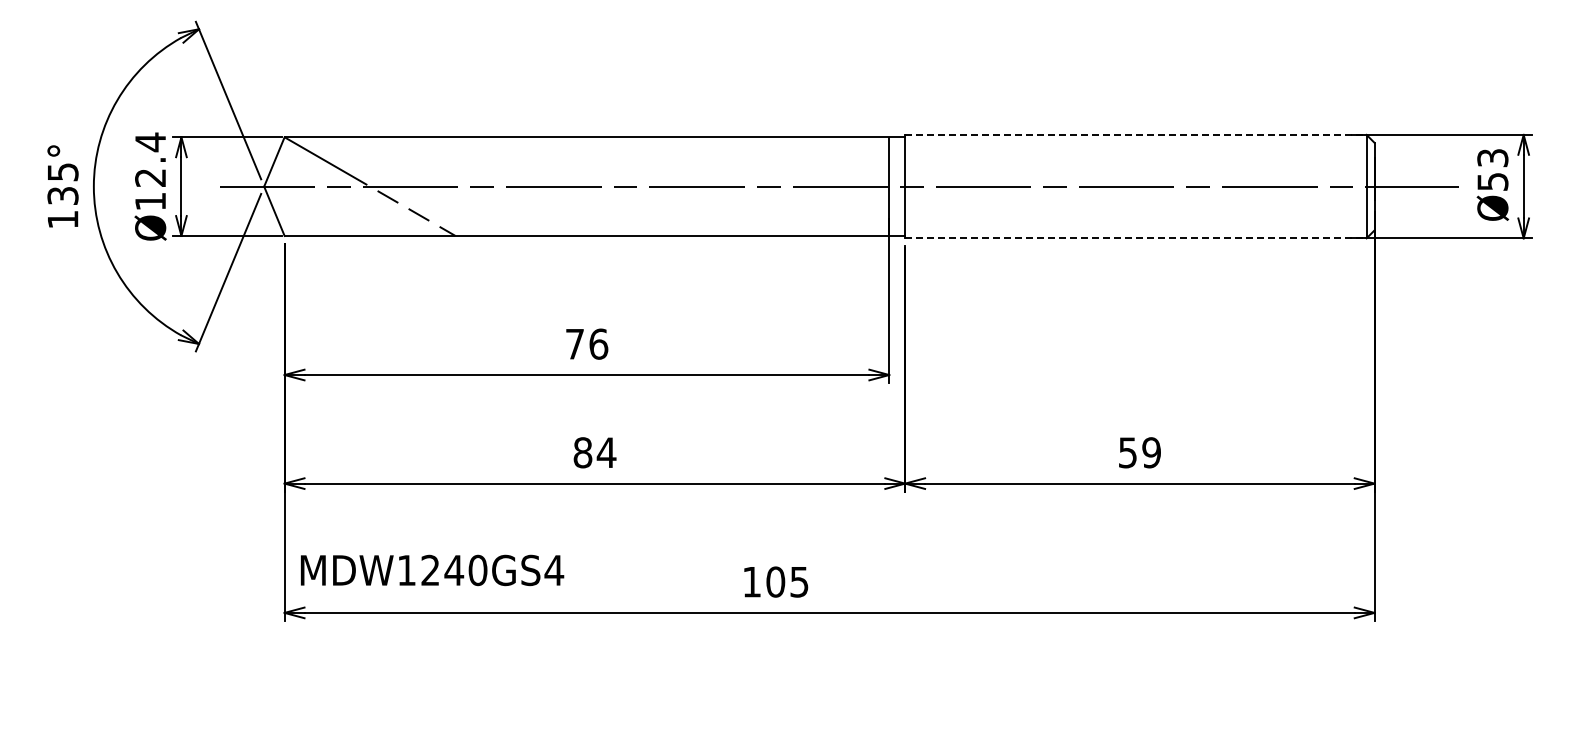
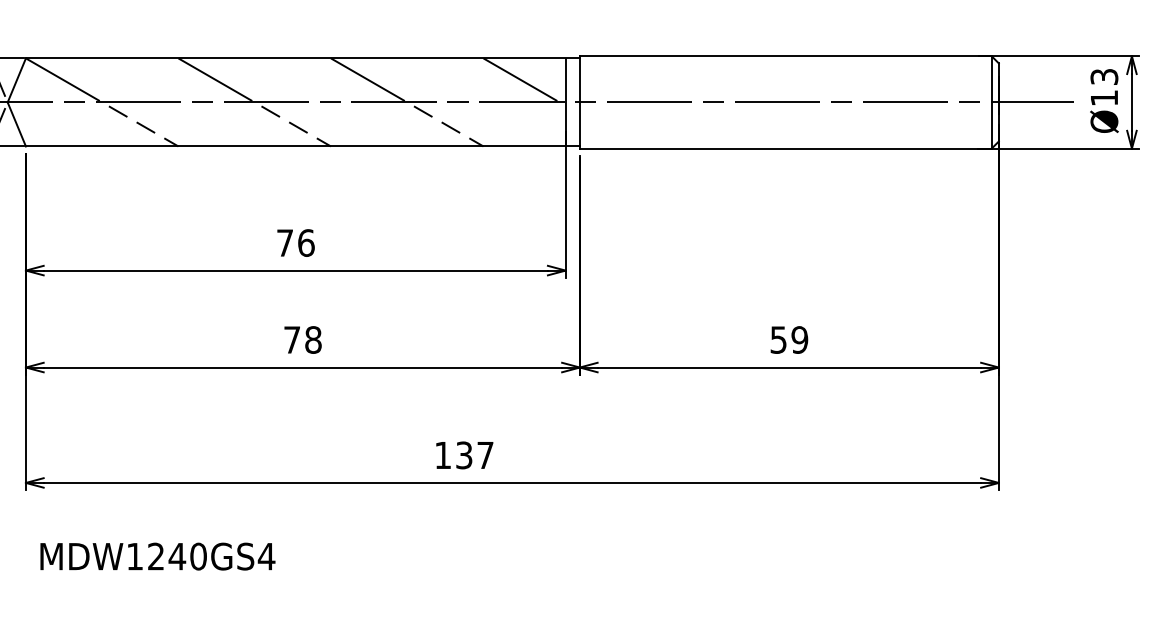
line: (1135, 134) -> (785, 55), dashed -> solid
line: (843, 163) -> (524, 81), added
text: (1492, 181) -> (1104, 97), Ø53 -> Ø13
line: (540, 186) -> (254, 102), added
line: (711, 186) -> (406, 102), added
line: (1135, 238) -> (785, 148), dashed -> solid
text: (594, 452) -> (302, 339), 84 -> 78
text: (432, 570) -> (157, 556), moved
text: (787, 581) -> (474, 454), 105 -> 137

